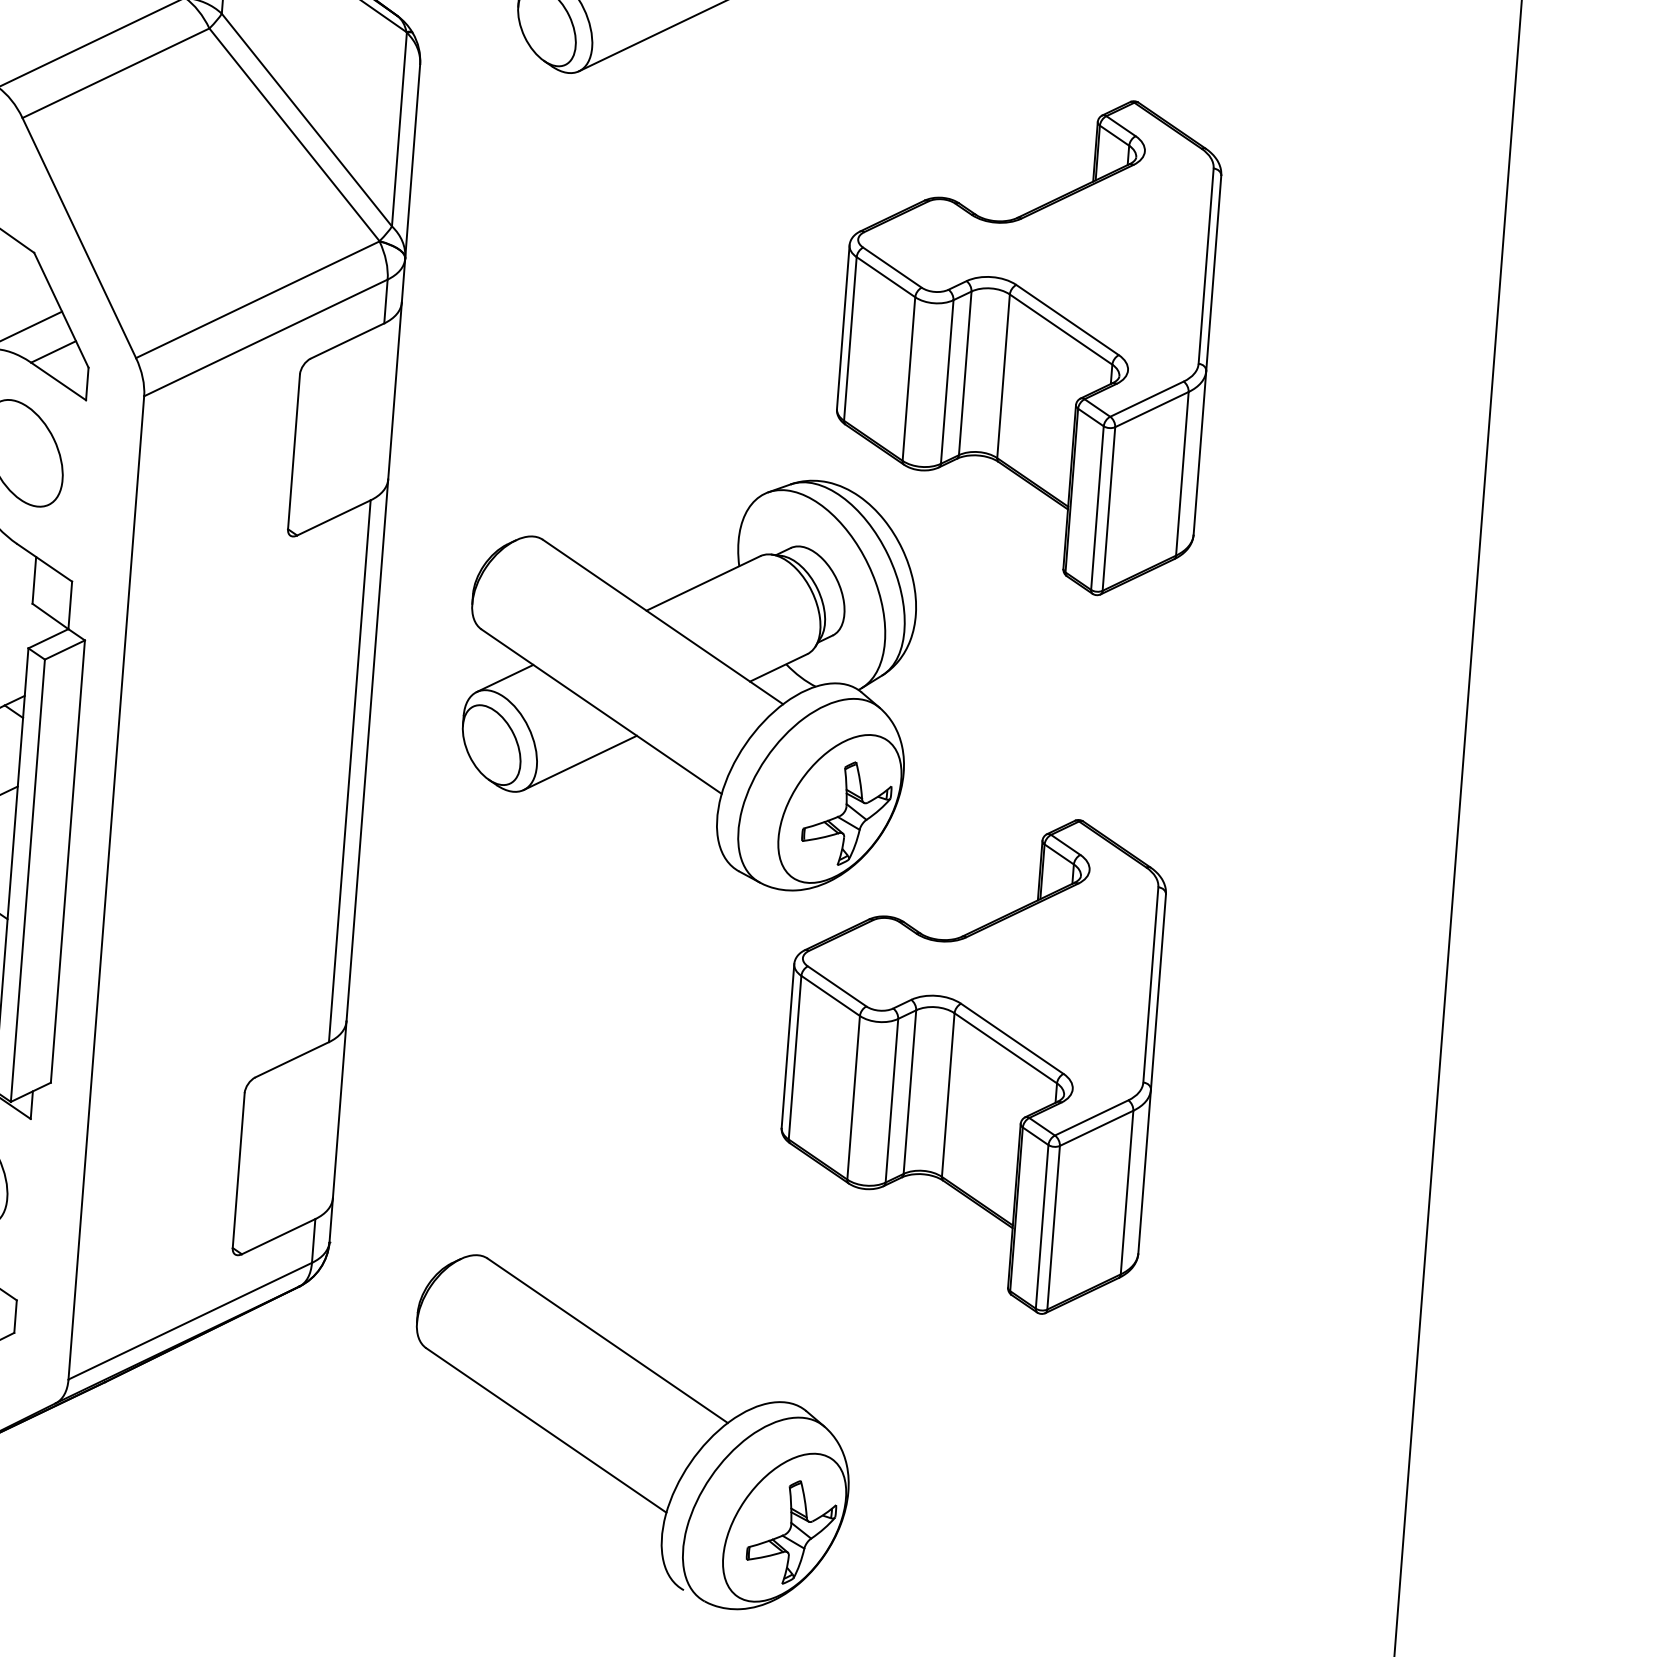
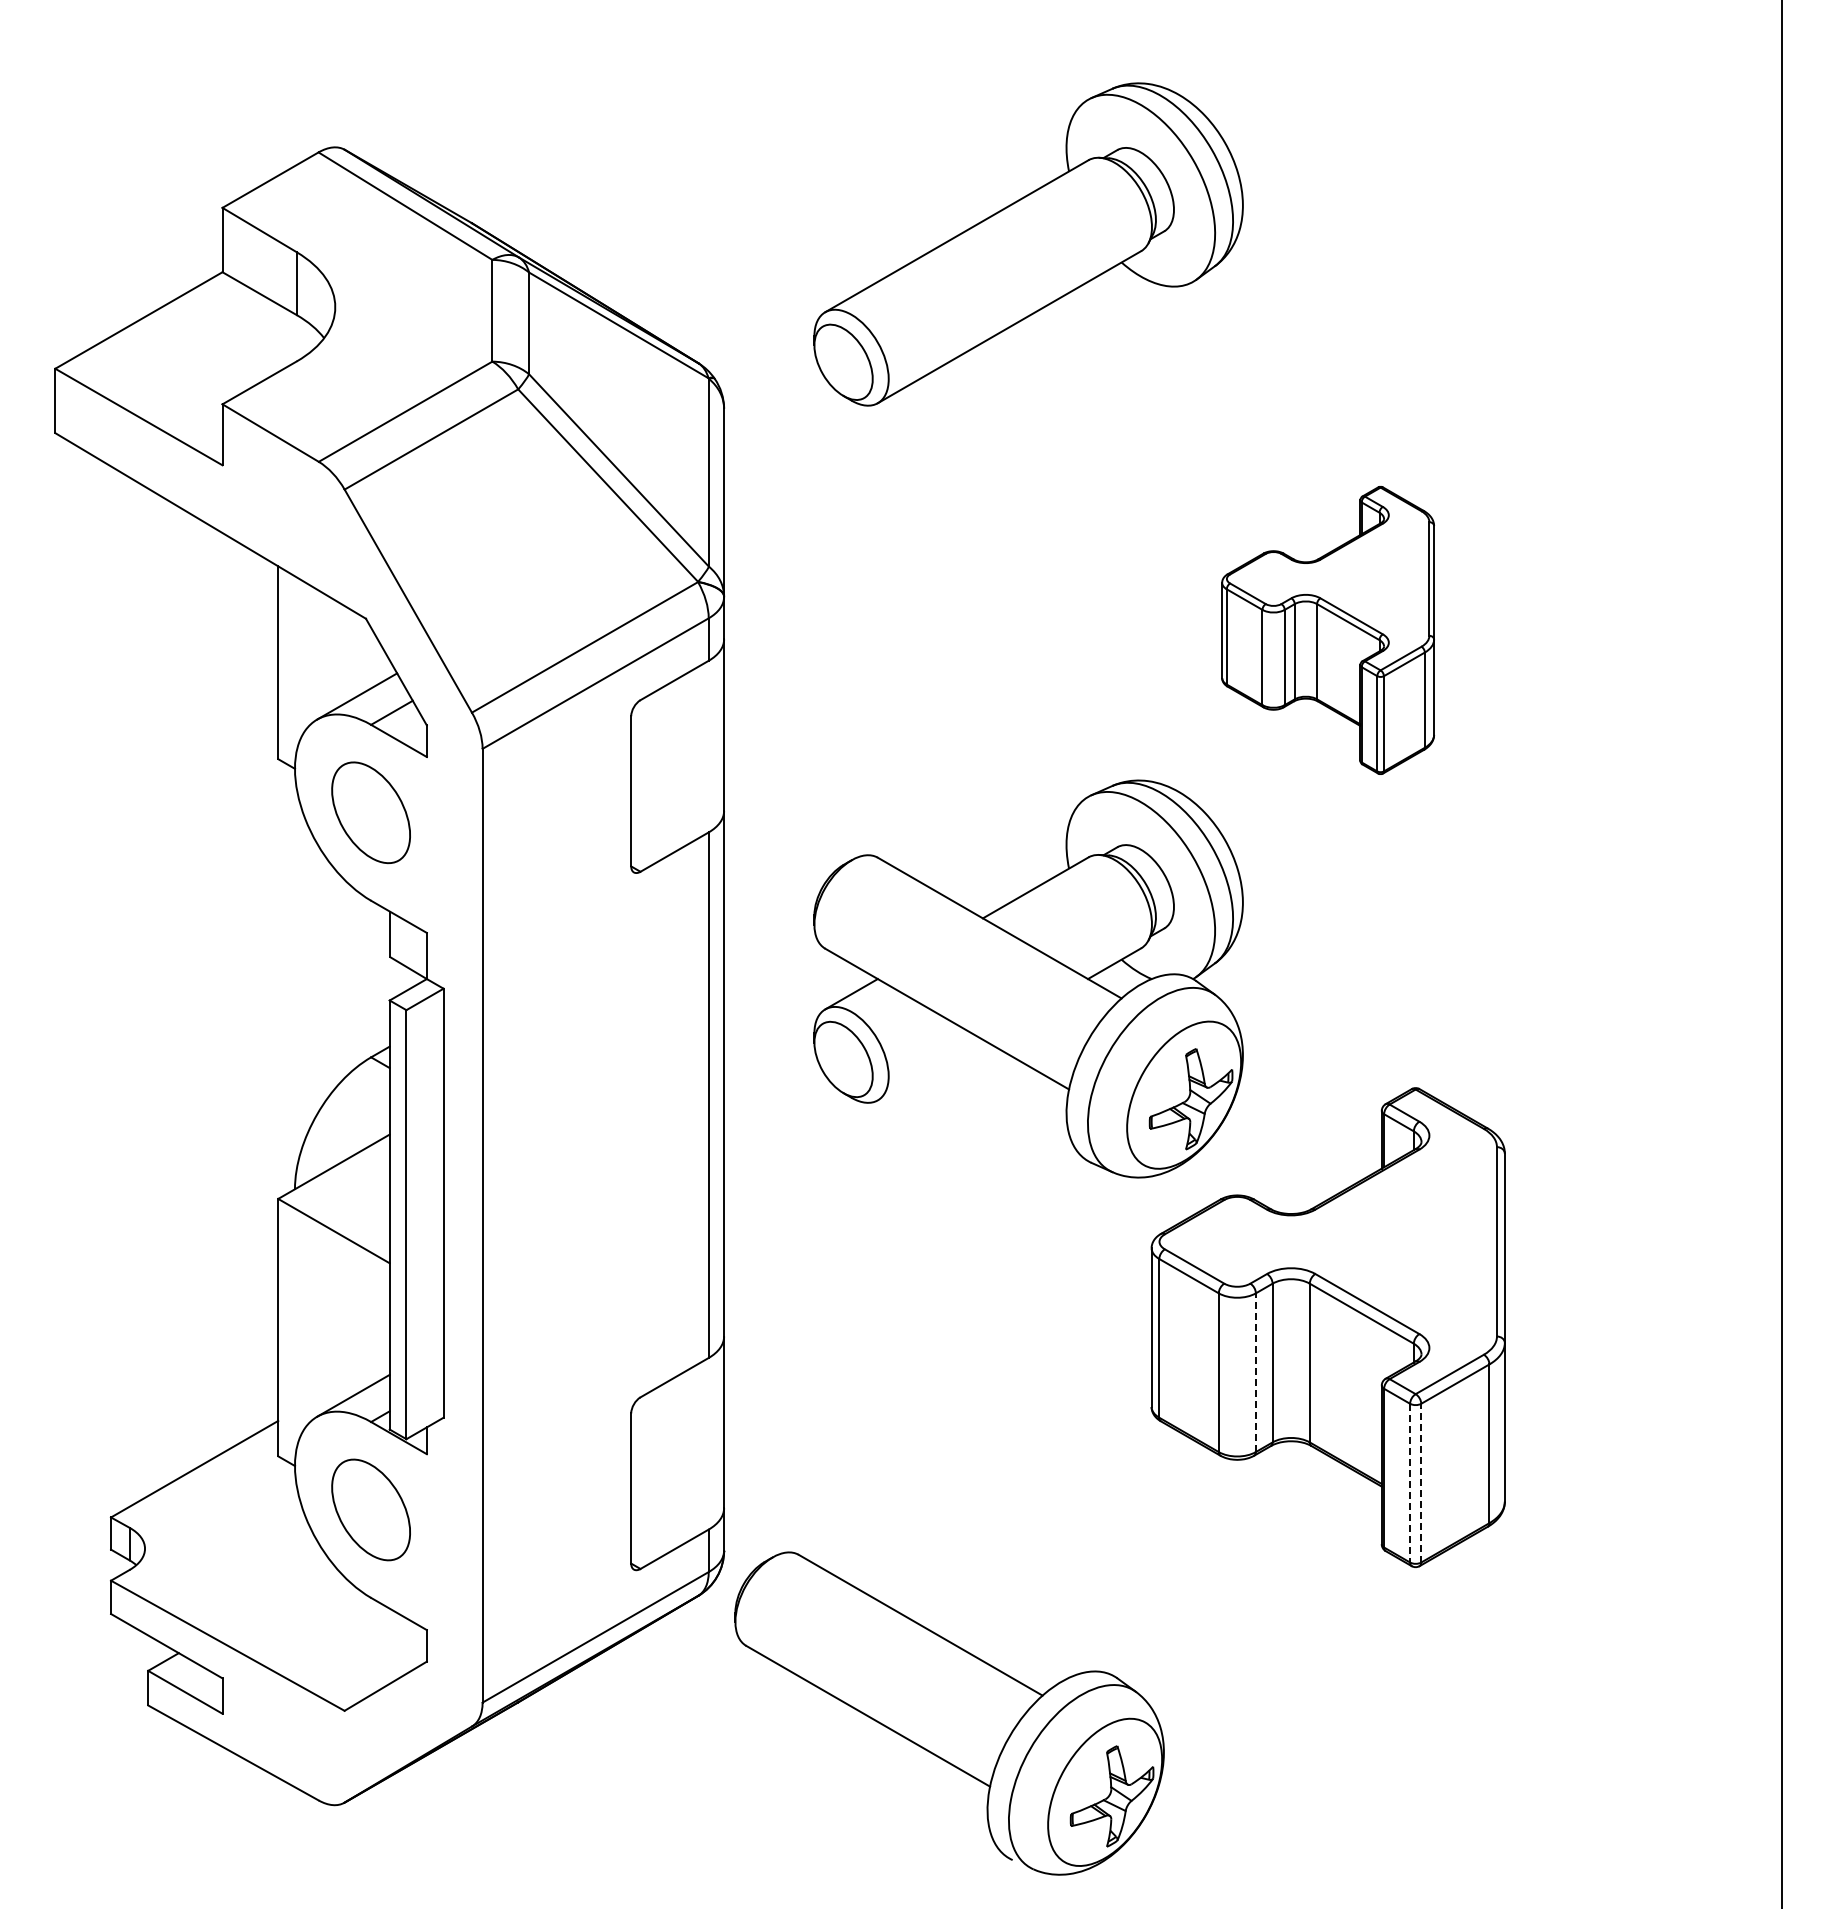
part: (1024, 341) -> (1327, 630), size x0.6
line: (579, 762) -> (929, 1069), removed
line: (891, 1100) -> (1255, 1372), solid -> dashed
line: (1042, 1227) -> (1410, 1483), solid -> dashed
line: (1053, 1227) -> (1421, 1482), solid -> dashed
part: (630, 1434) -> (949, 1713), moved

